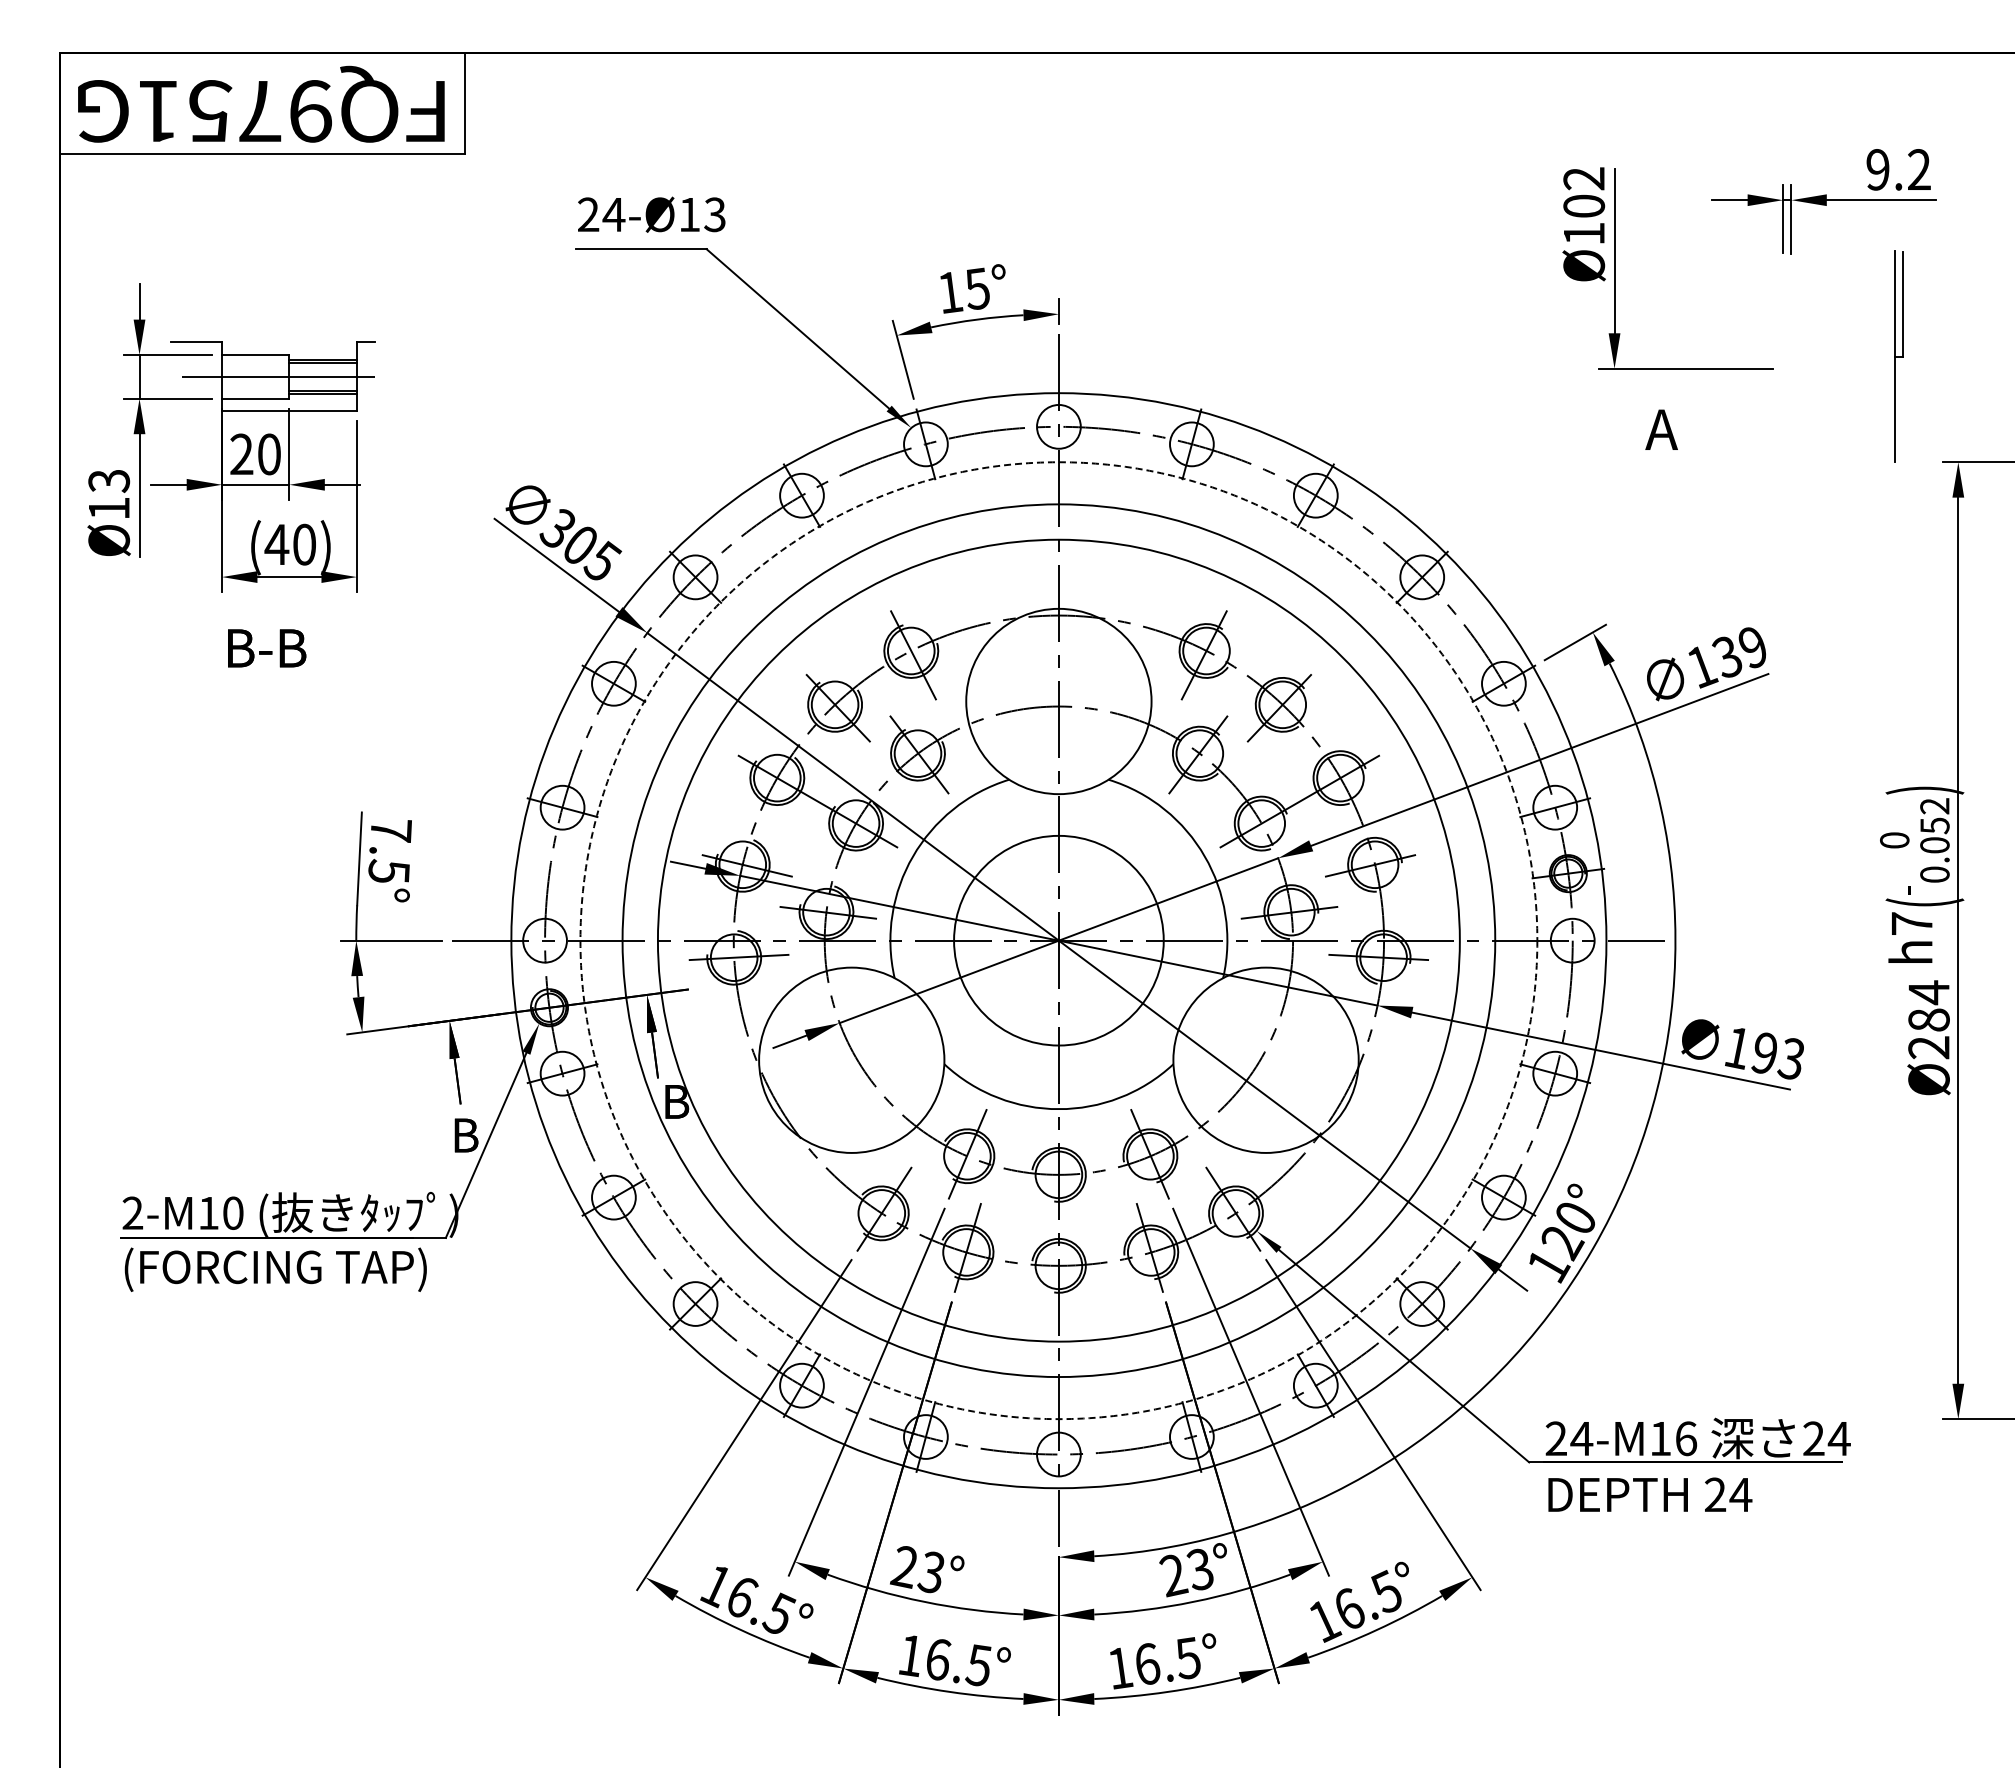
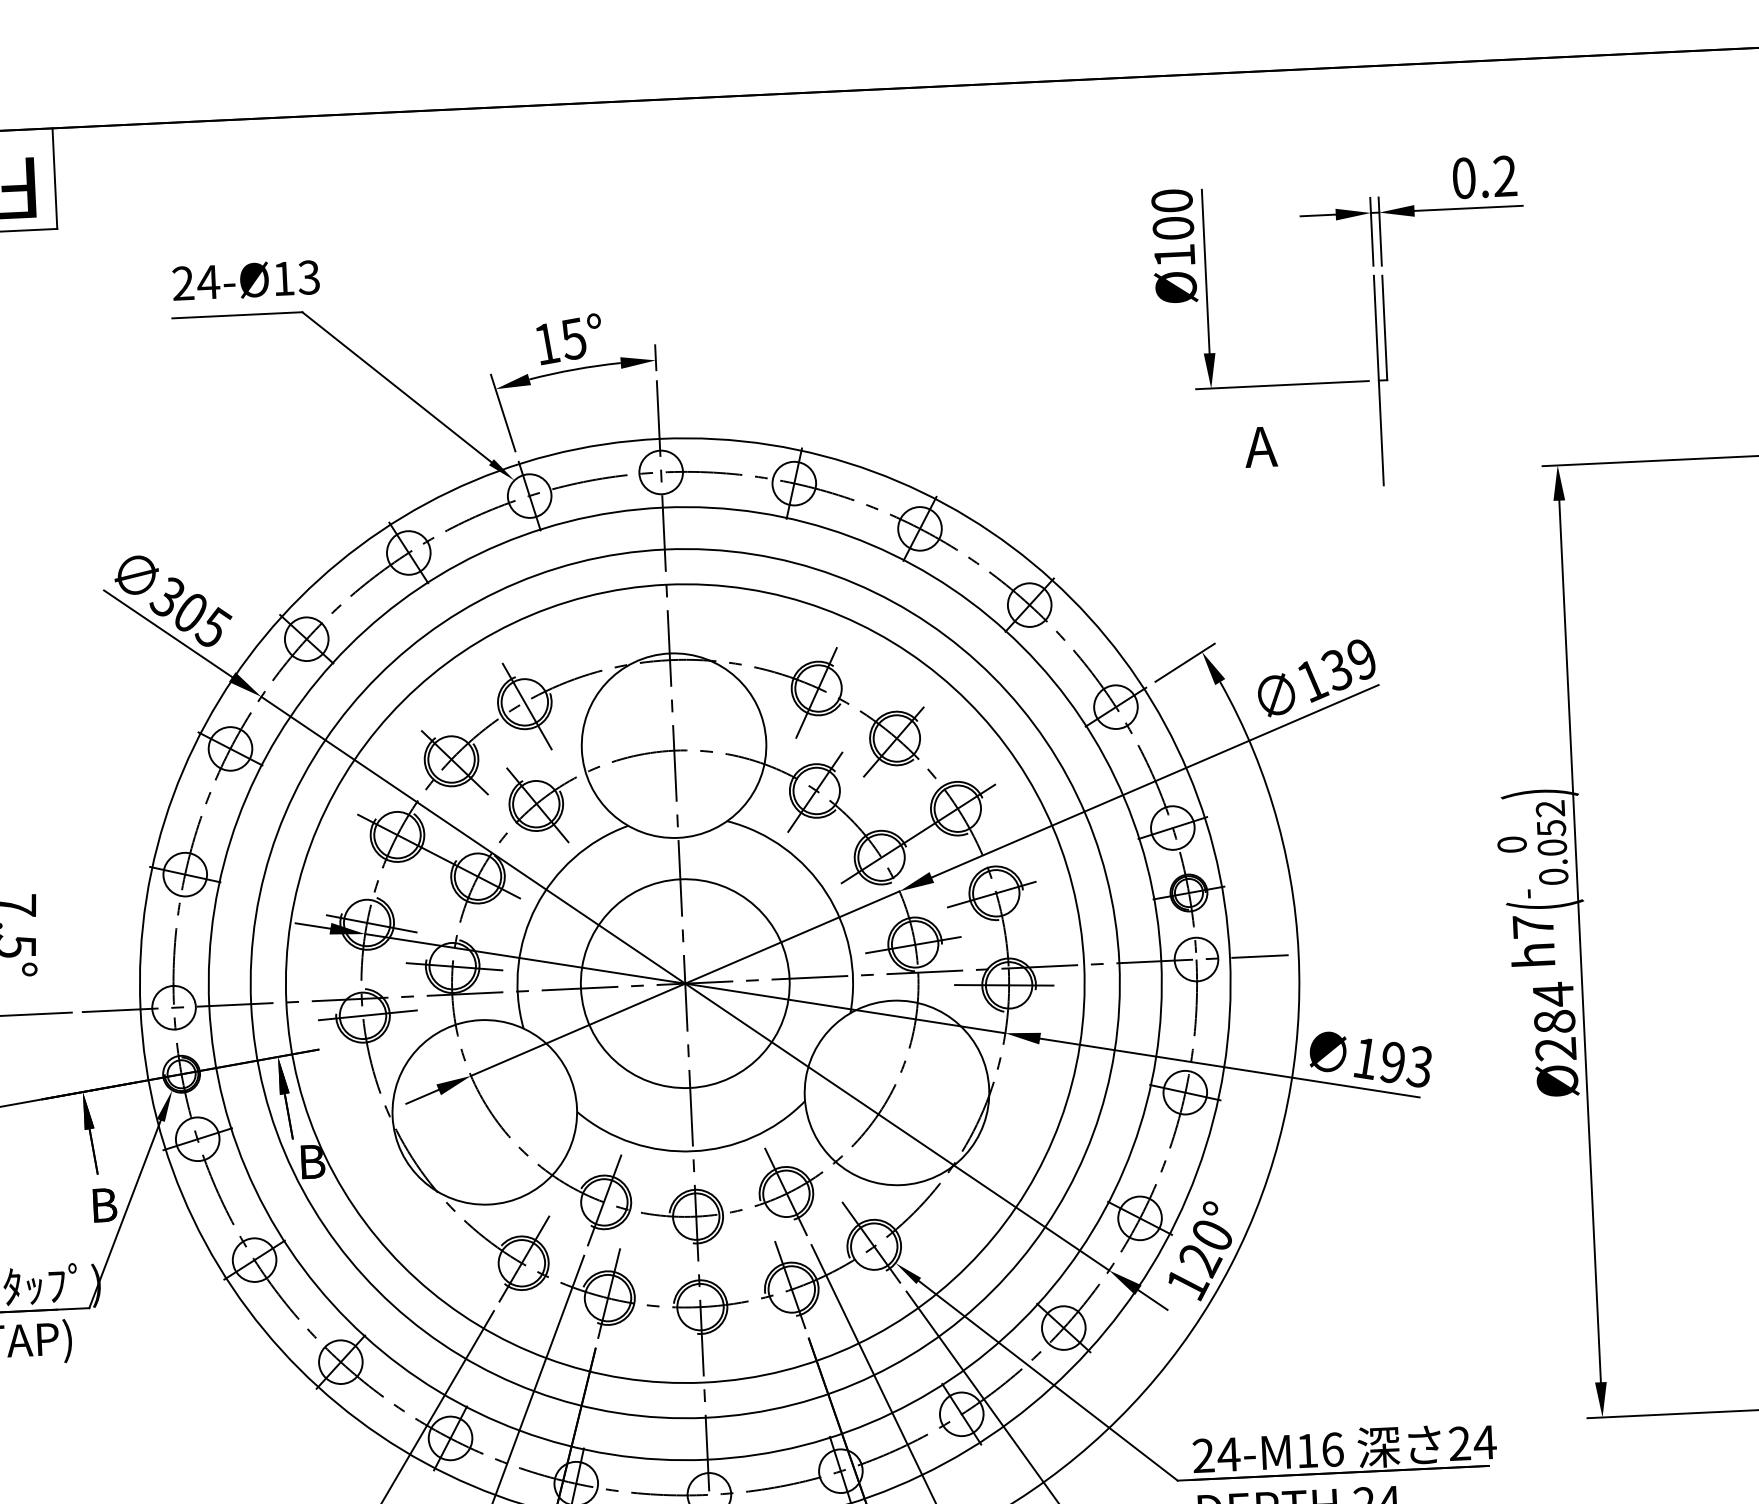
text: (1877, 169) -> (1463, 177), 9.2 -> 0.2
text: (1584, 178) -> (1172, 200), Ø102 -> Ø100
part: (1898, 356) -> (1382, 380), moved
circle: (1058, 940) -> (684, 983), dashed -> solid

